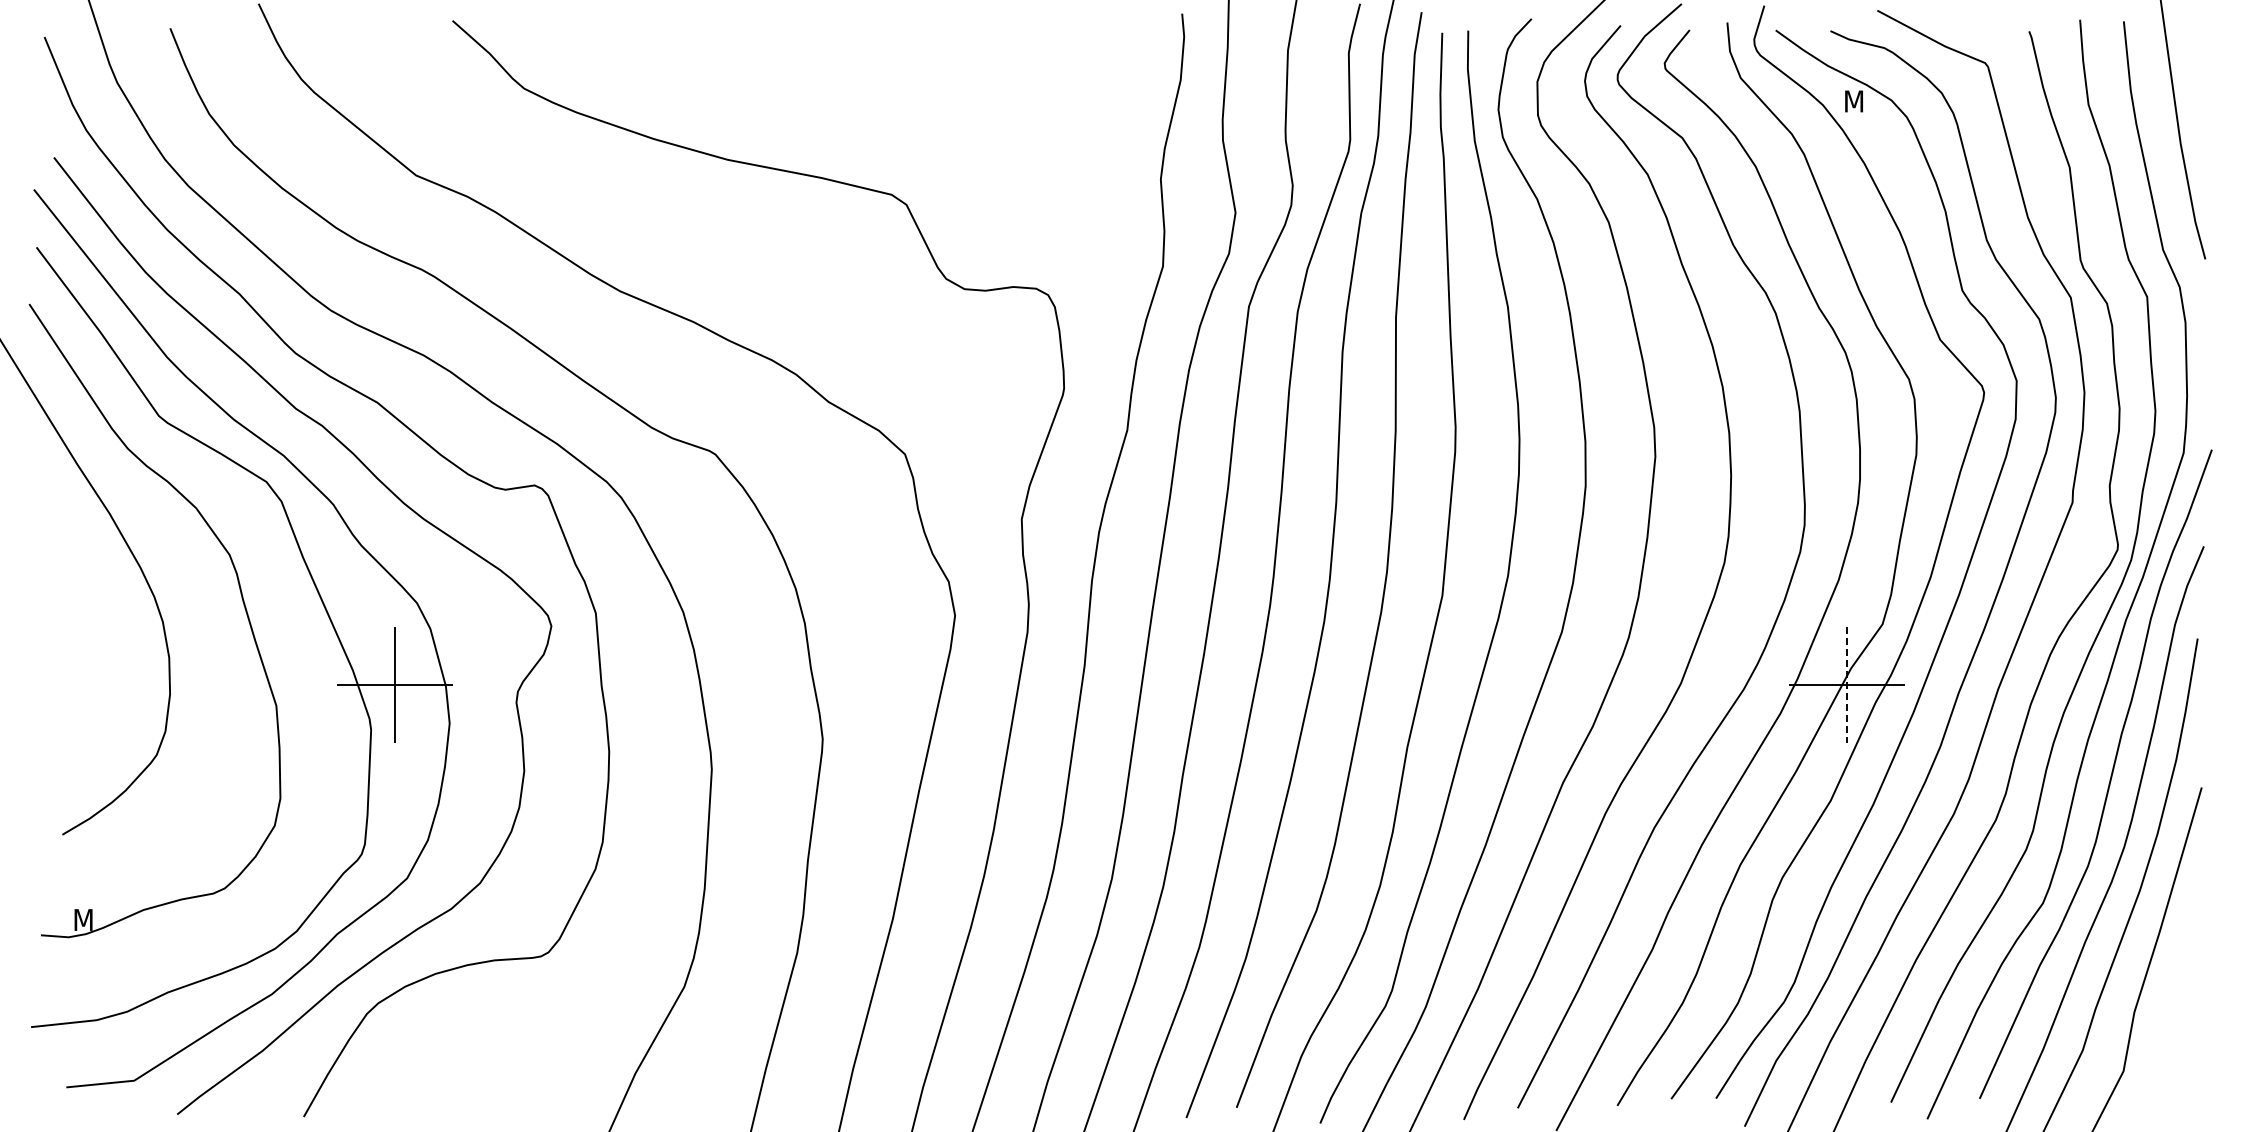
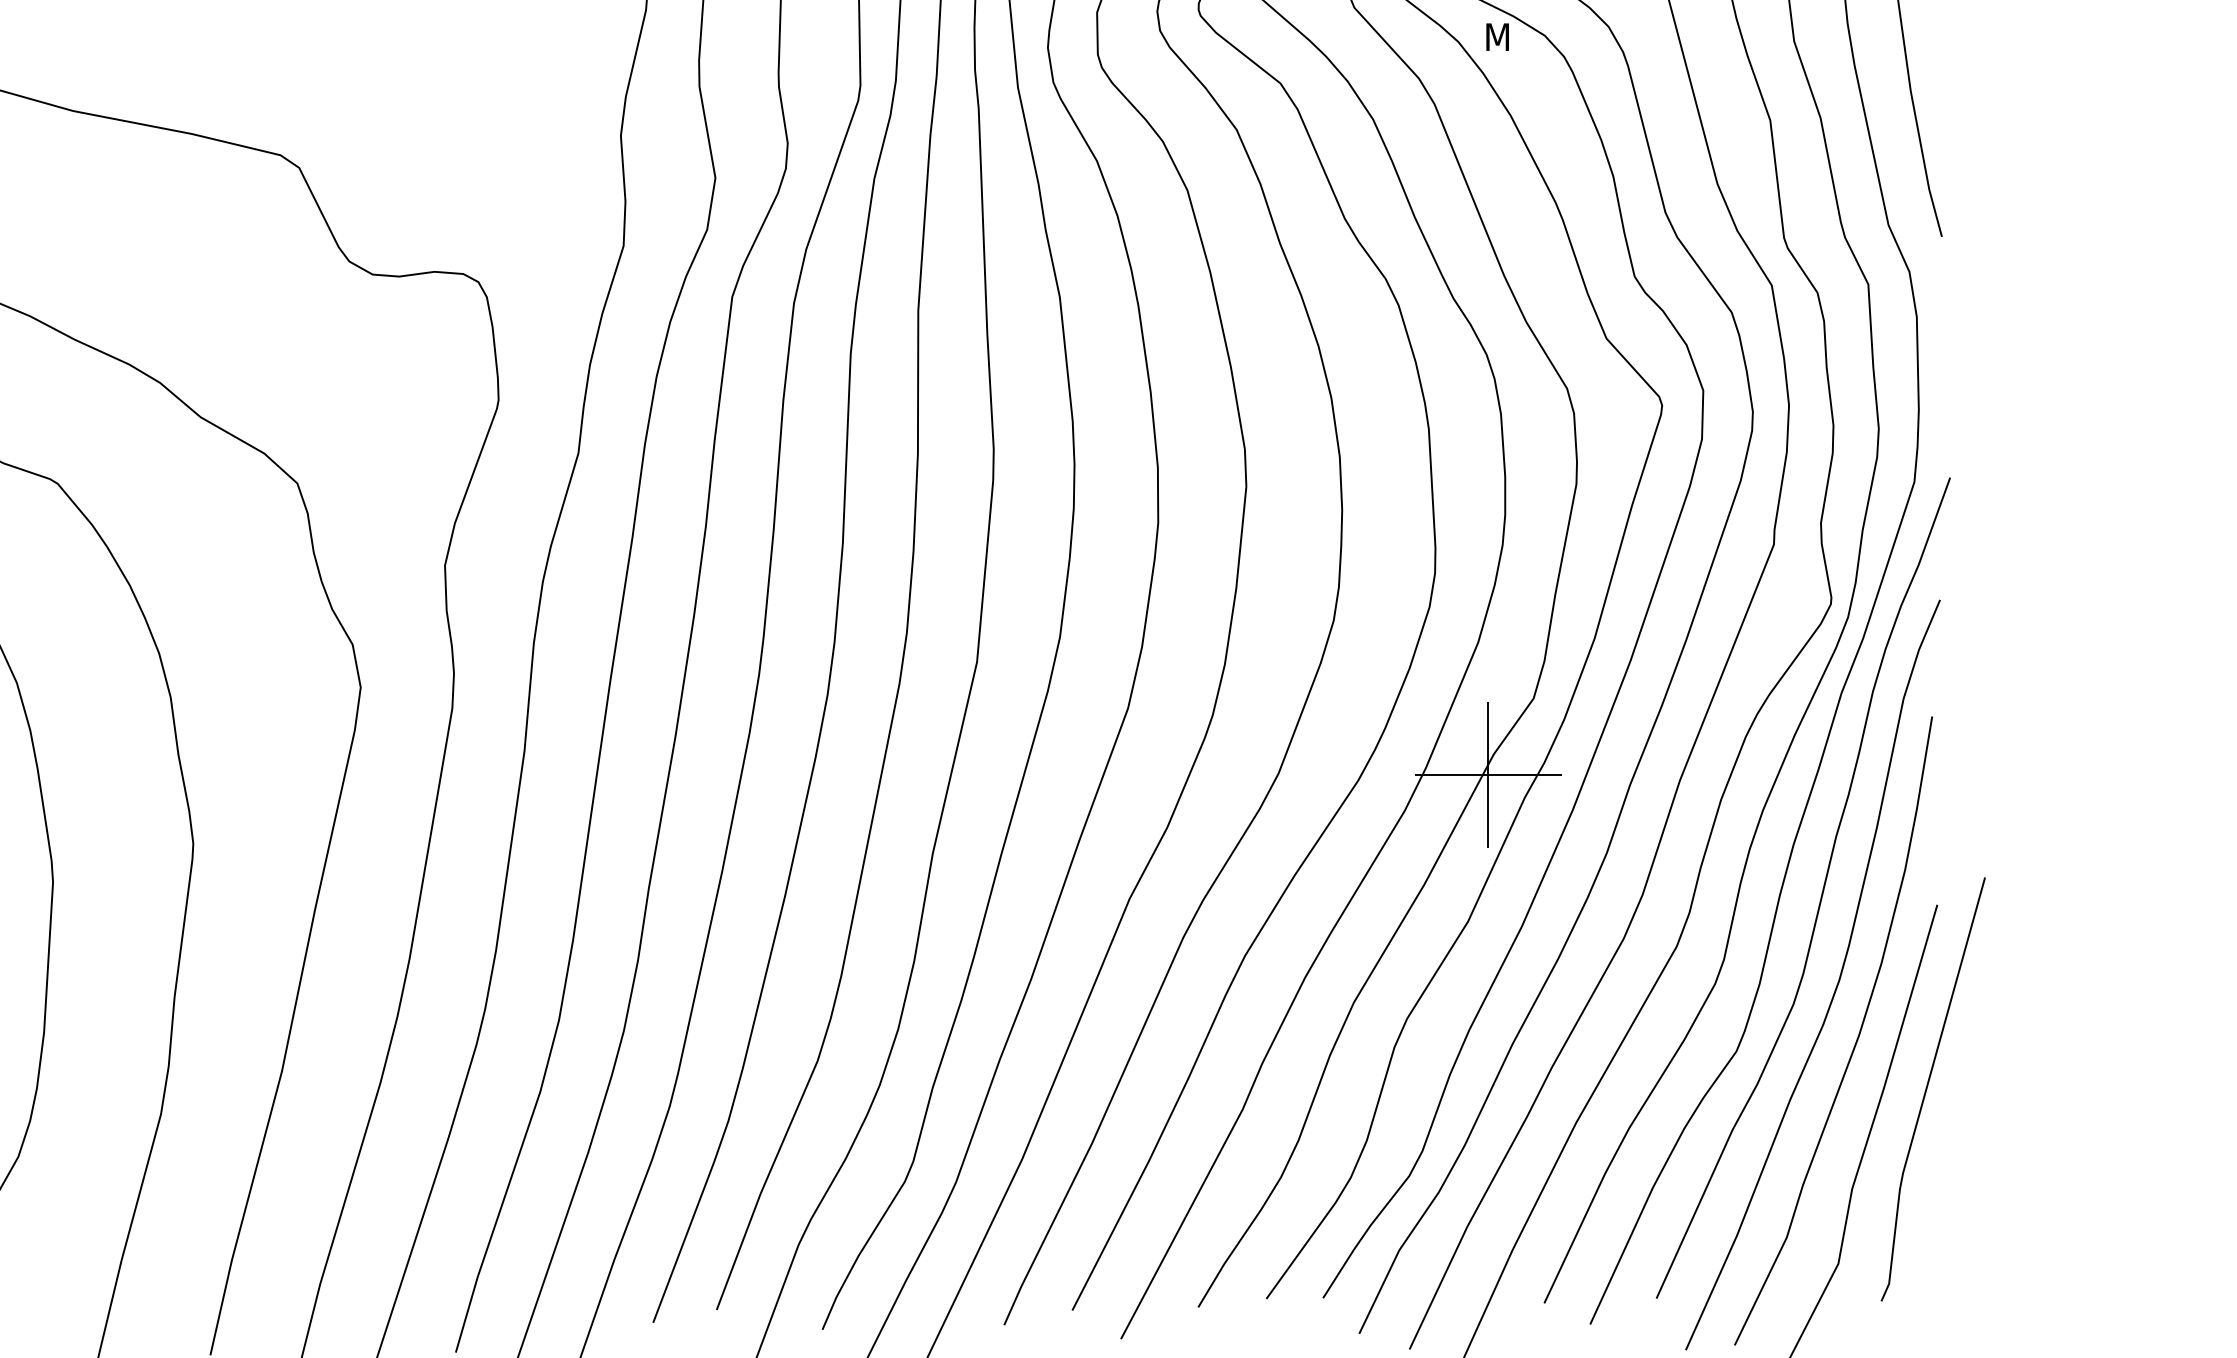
line: (1846, 685) -> (1488, 775), dashed -> solid
line: (2194, 932) -> (1928, 1088), added

